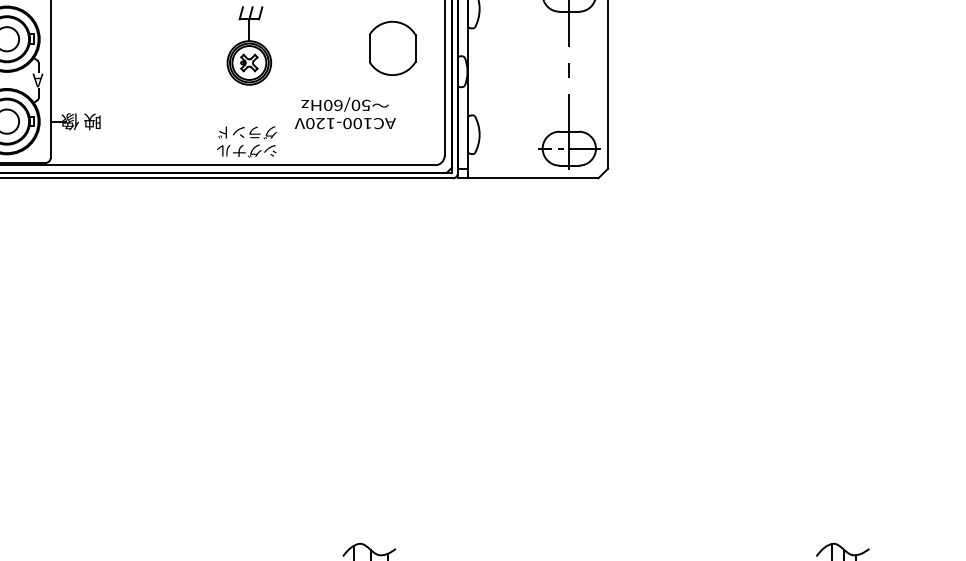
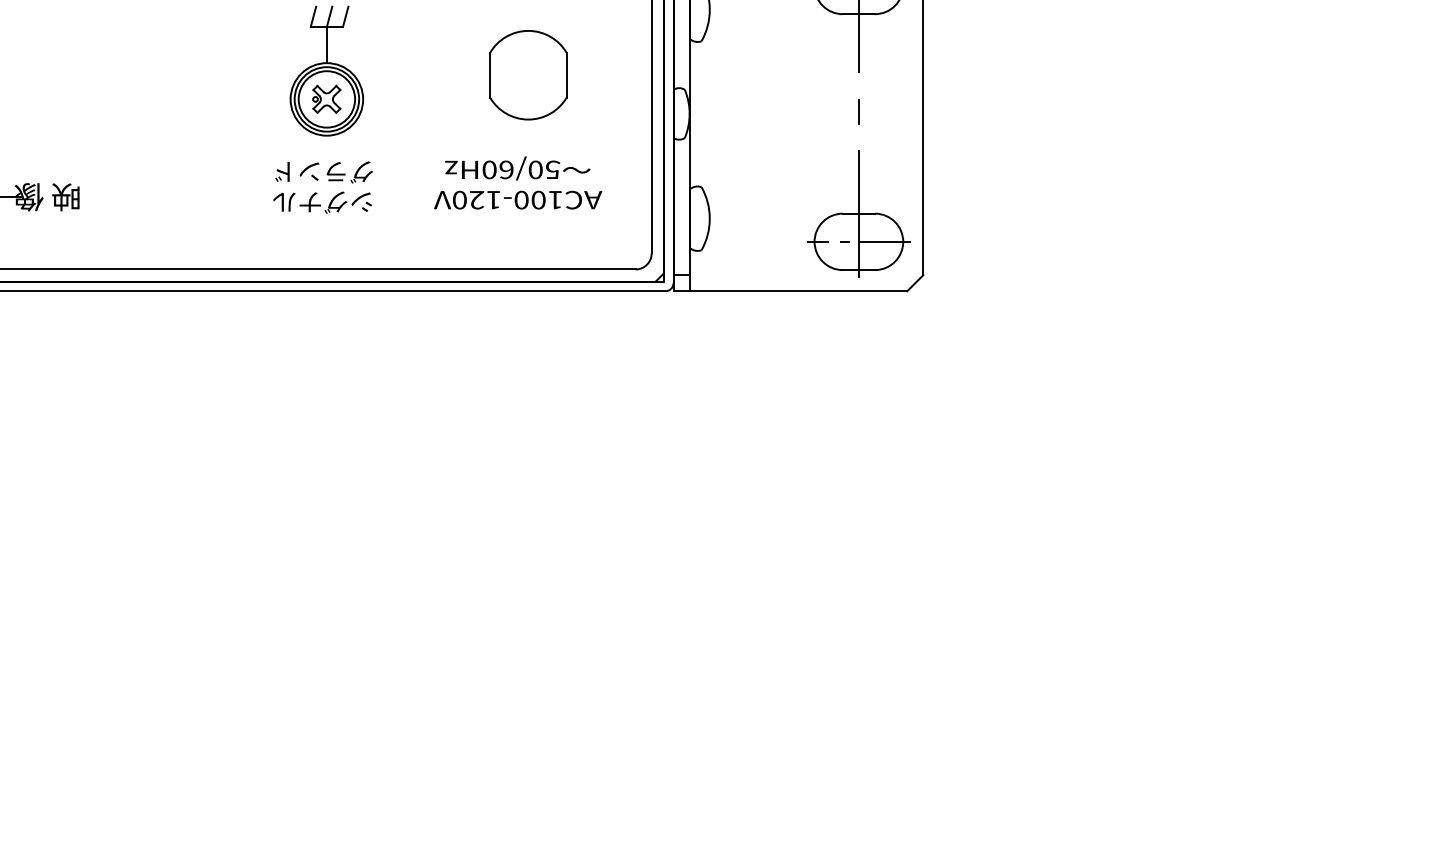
part: (392, 47) -> (528, 73), moved
text: (344, 113) -> (516, 183), moved
text: (246, 141) -> (322, 186), moved

